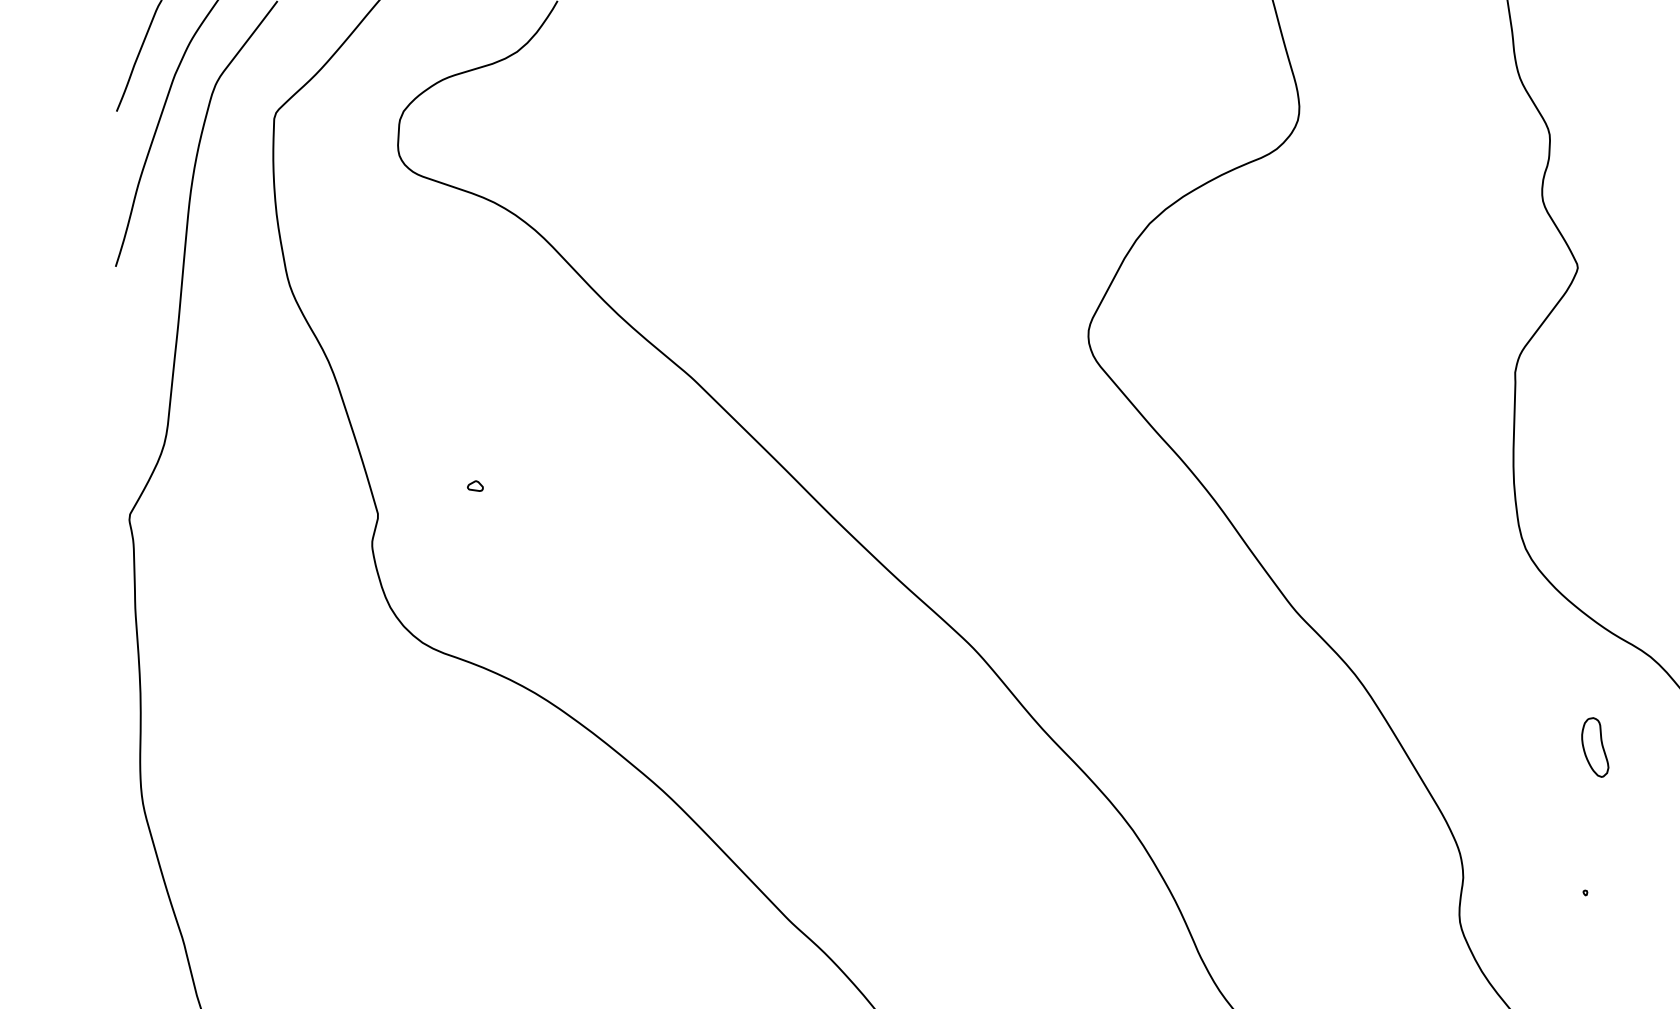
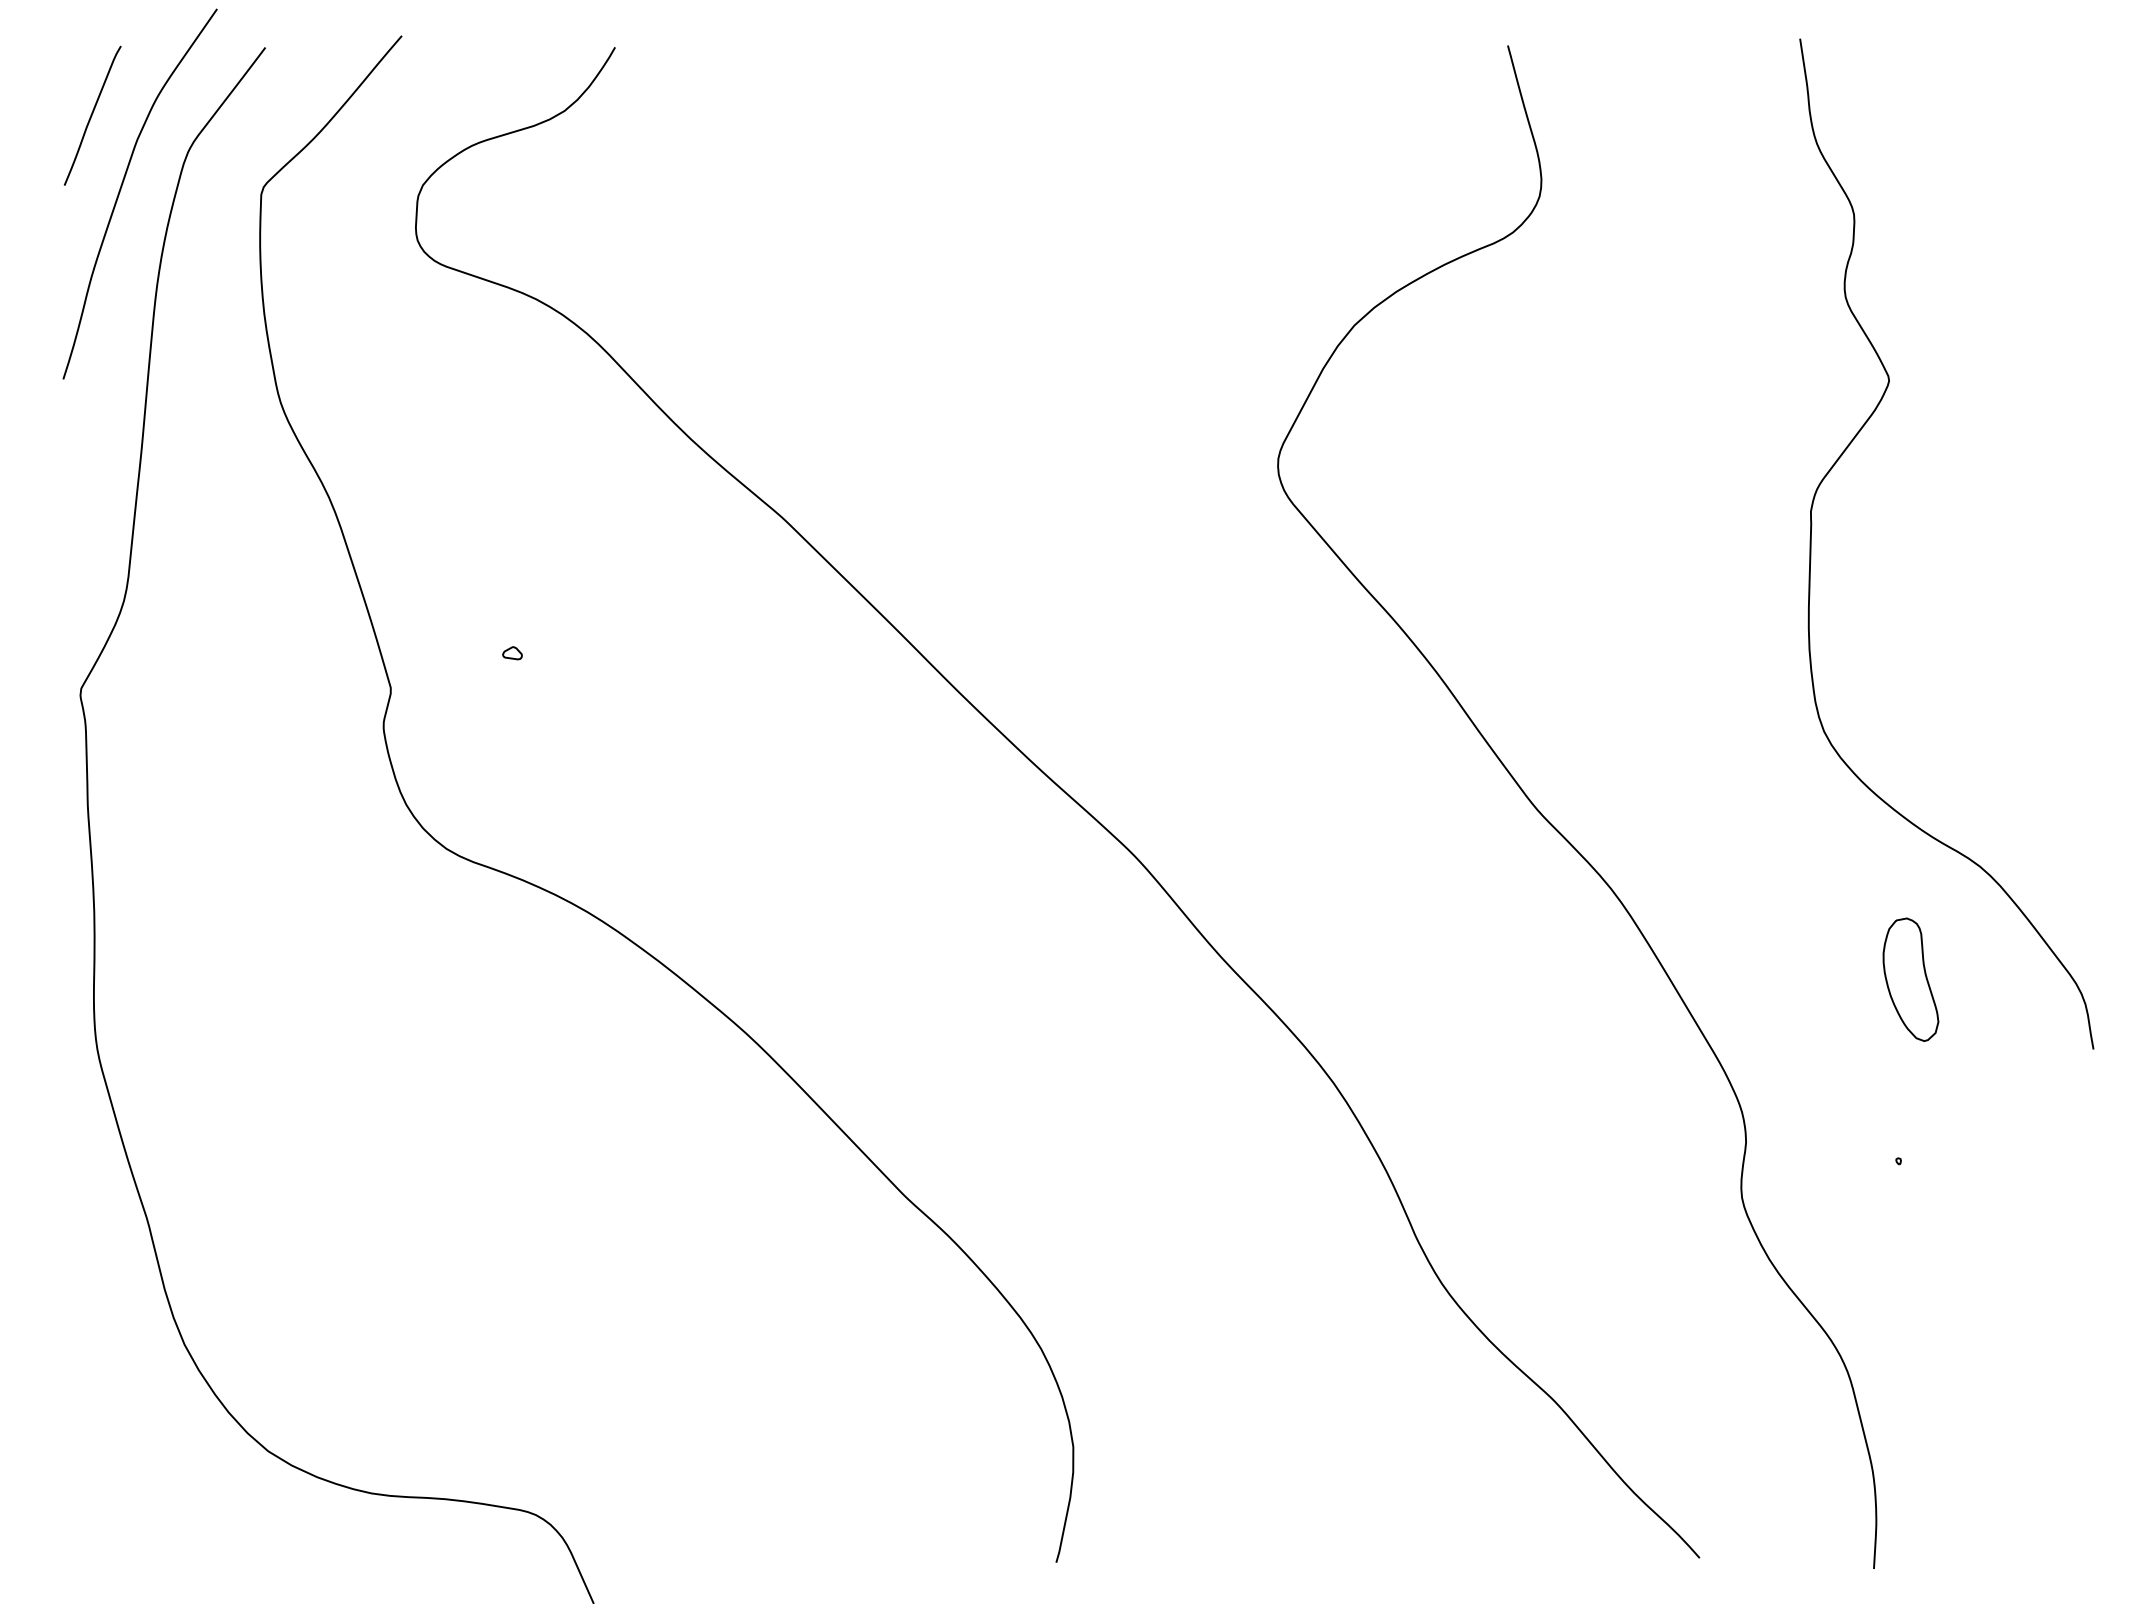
part: (1594, 747) -> (1910, 979), size x1.67

